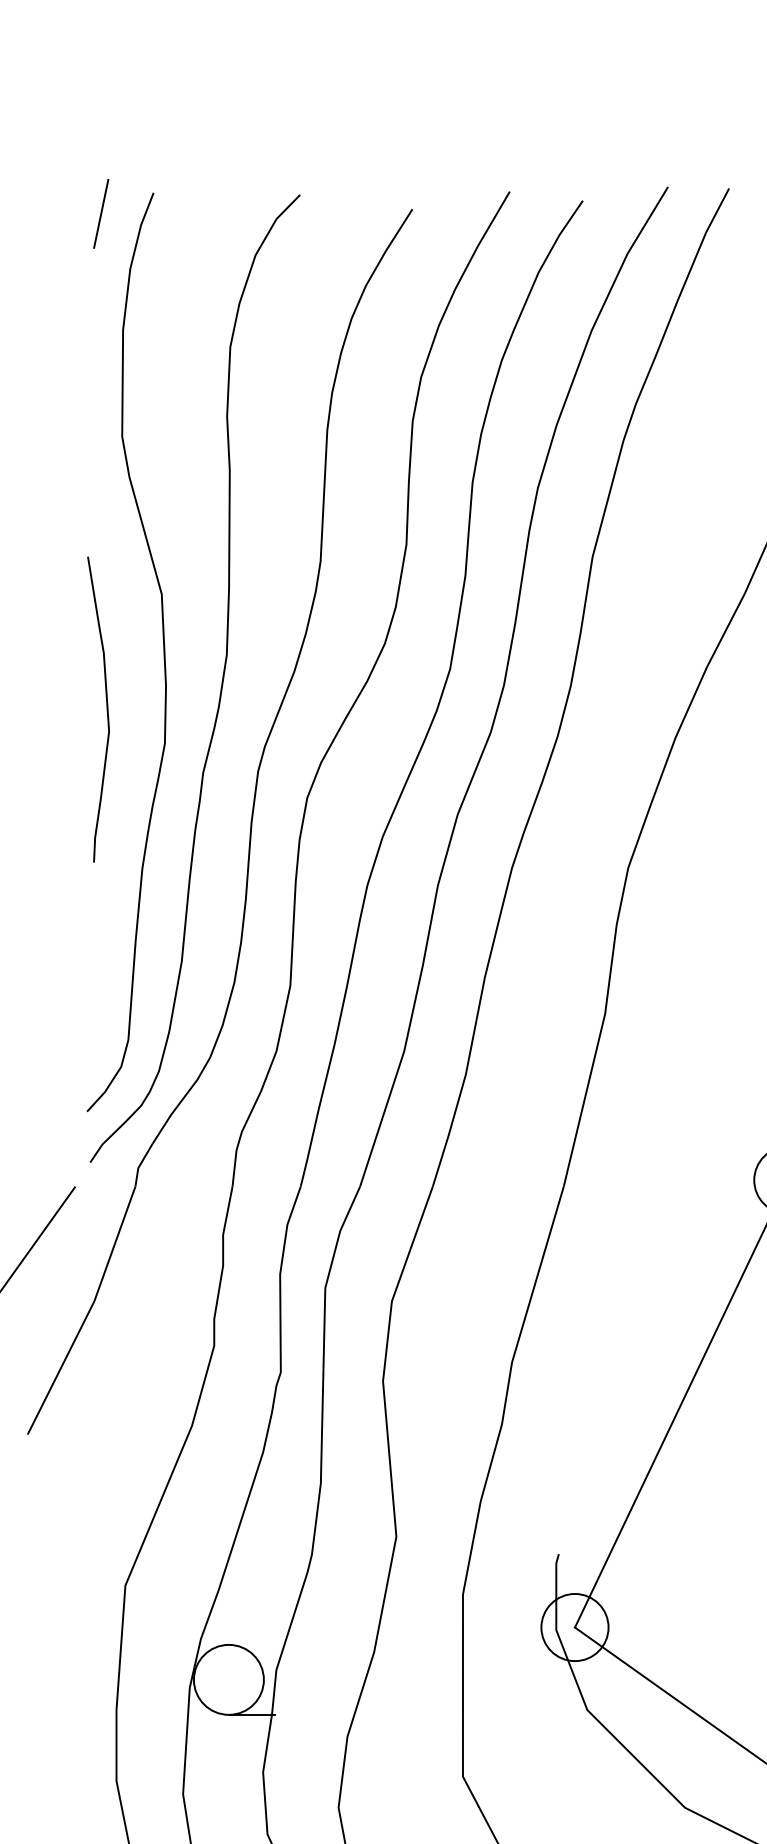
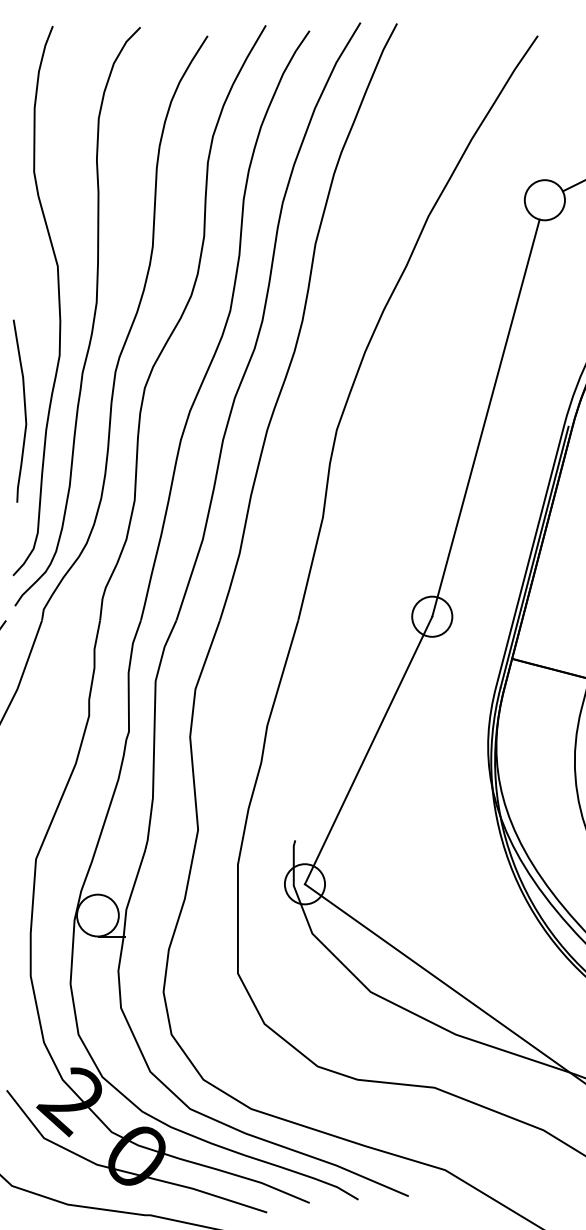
line: (101, 213) -> (21, 38), removed
curve: (106, 708) -> (24, 410), moved

